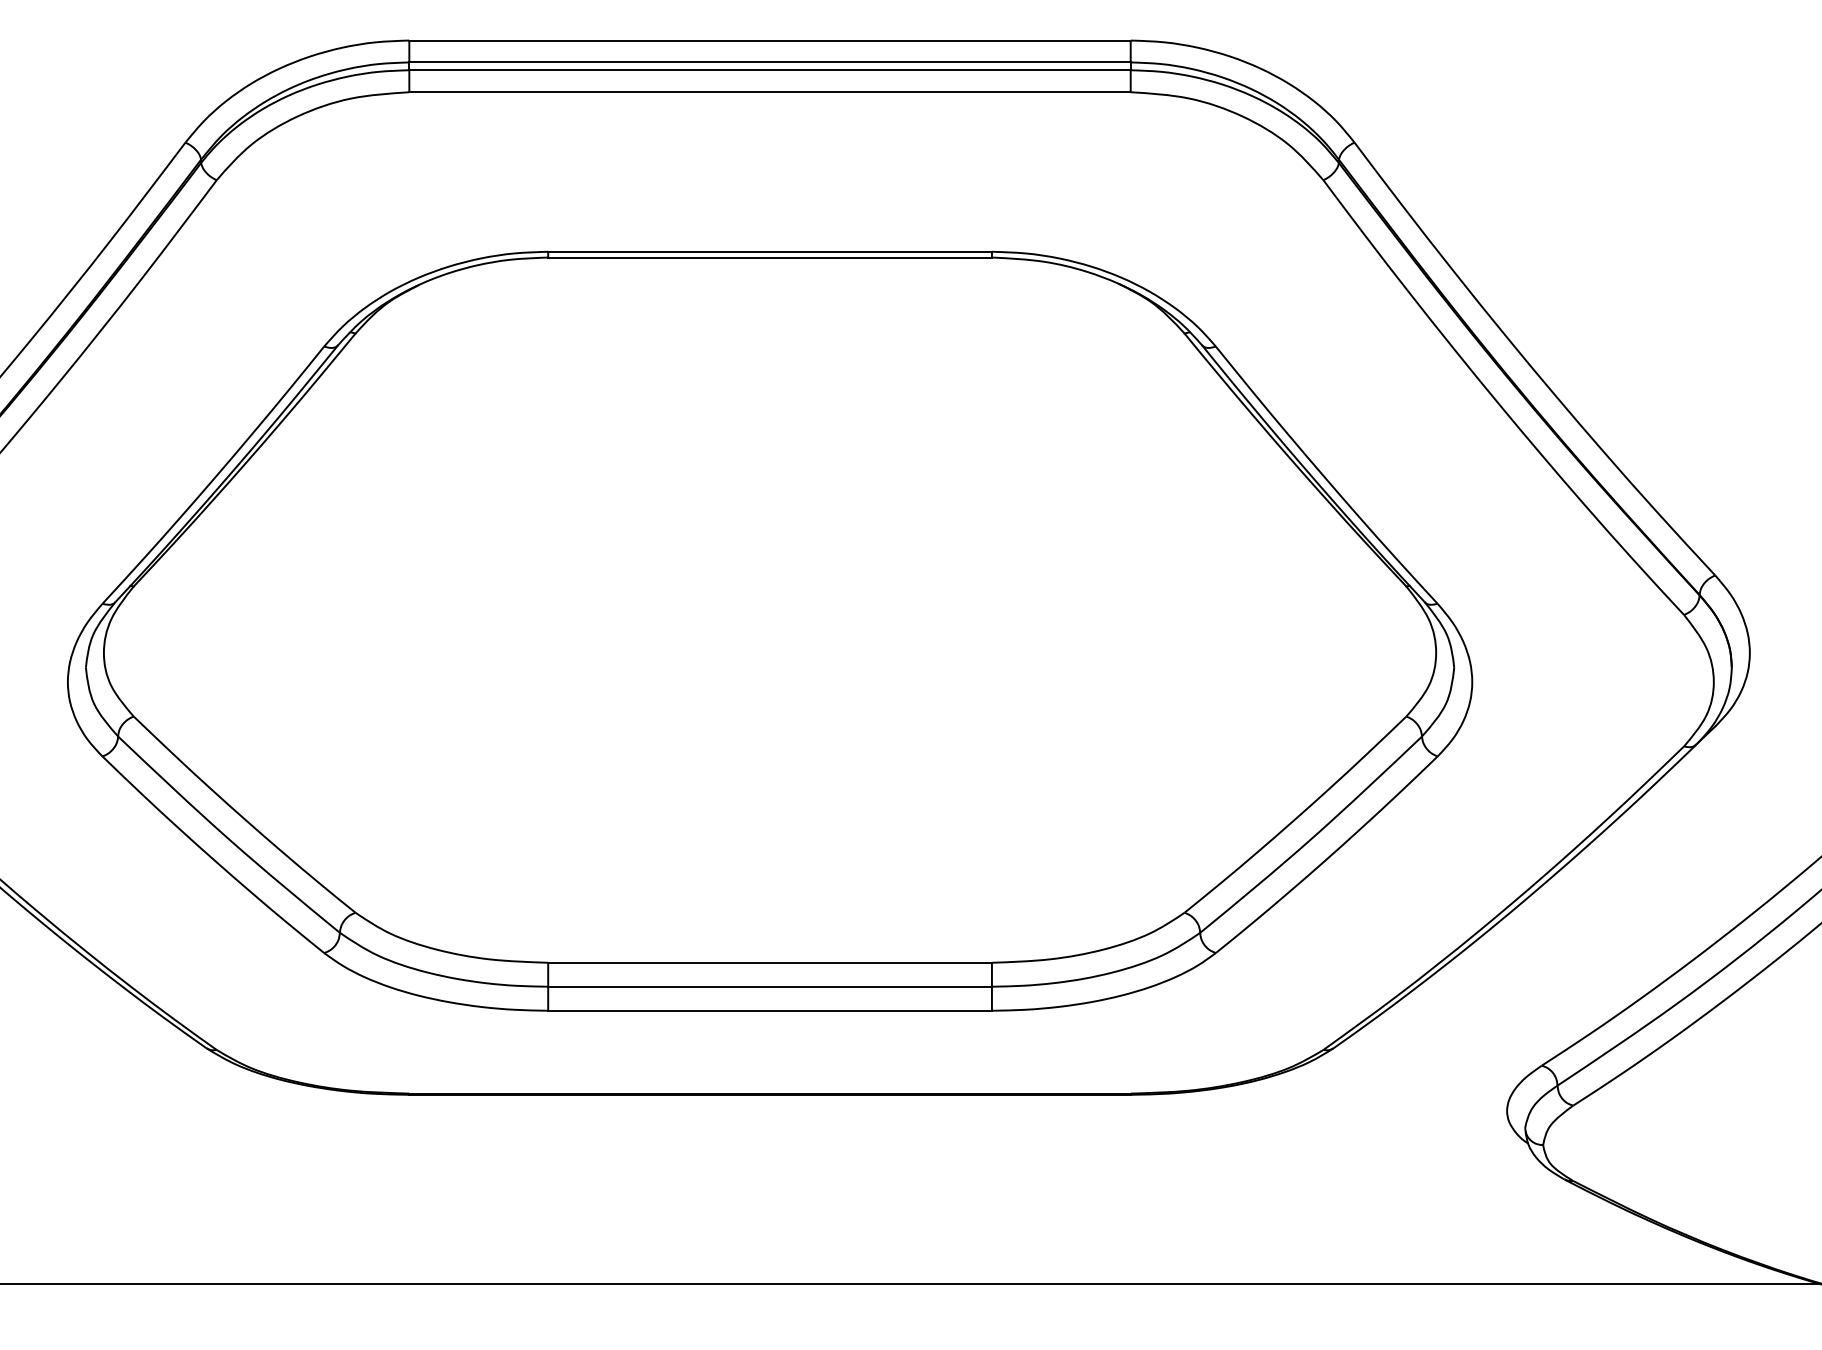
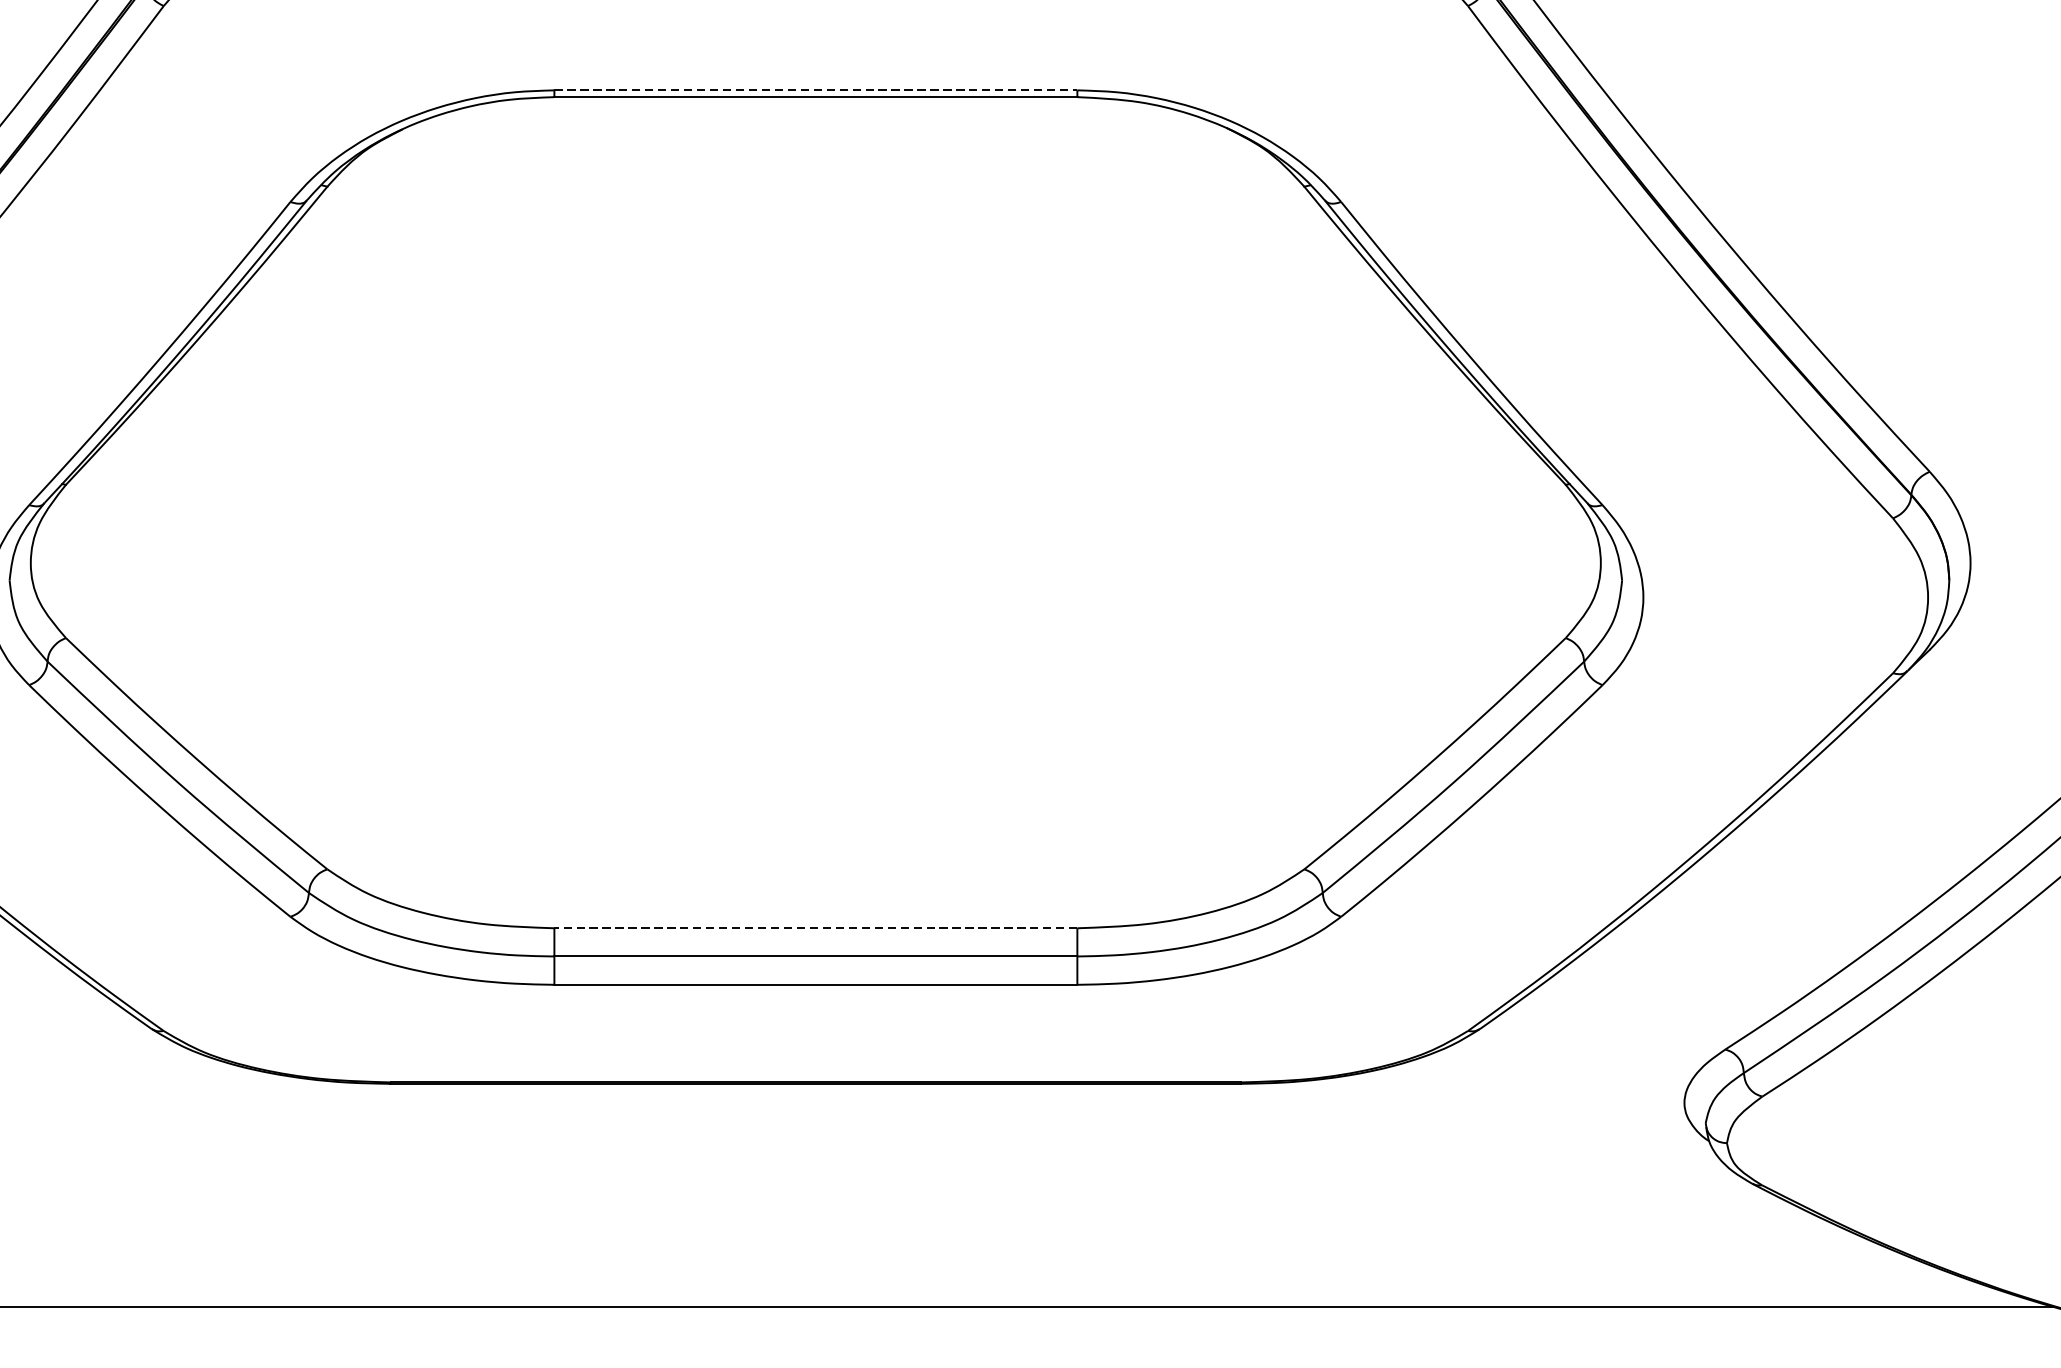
line: (770, 251) -> (816, 90), solid -> dashed
line: (770, 962) -> (816, 927), solid -> dashed

